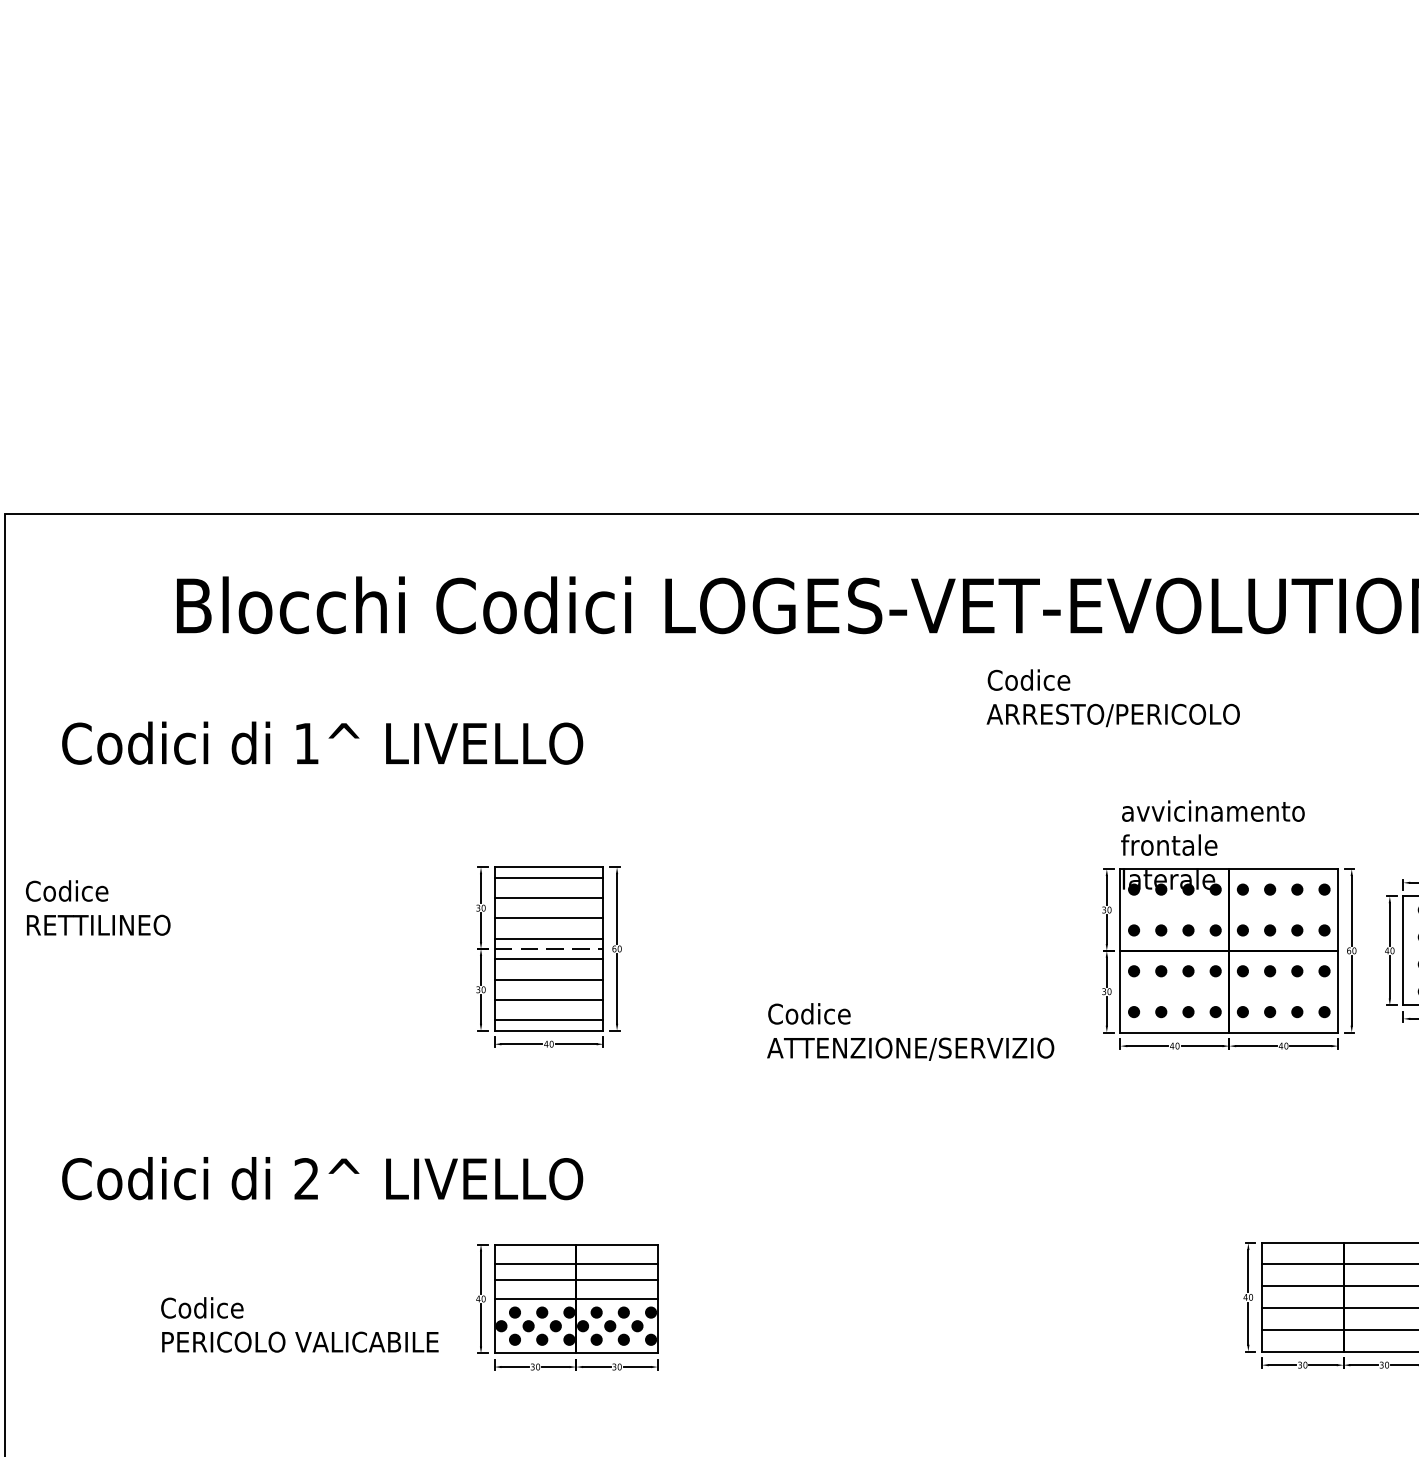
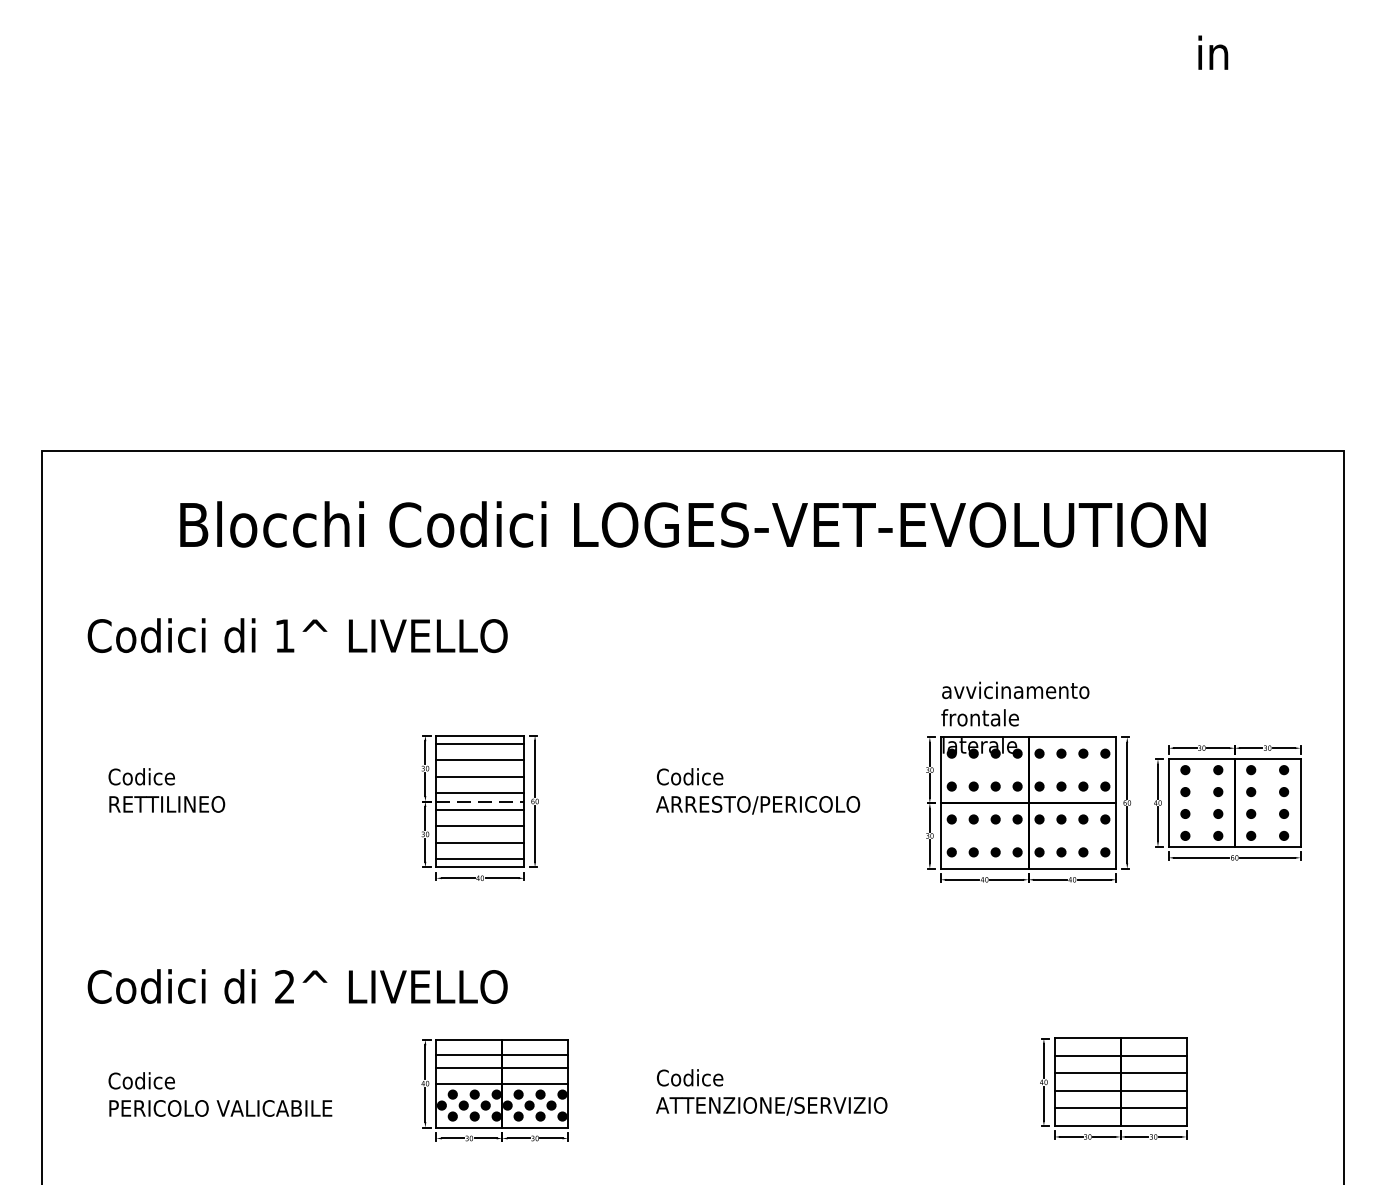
text: (1113, 698) -> (758, 791), moved
text: (97, 908) -> (166, 790), moved
text: (910, 1032) -> (771, 1092), moved
text: (300, 1324) -> (220, 1094), moved

